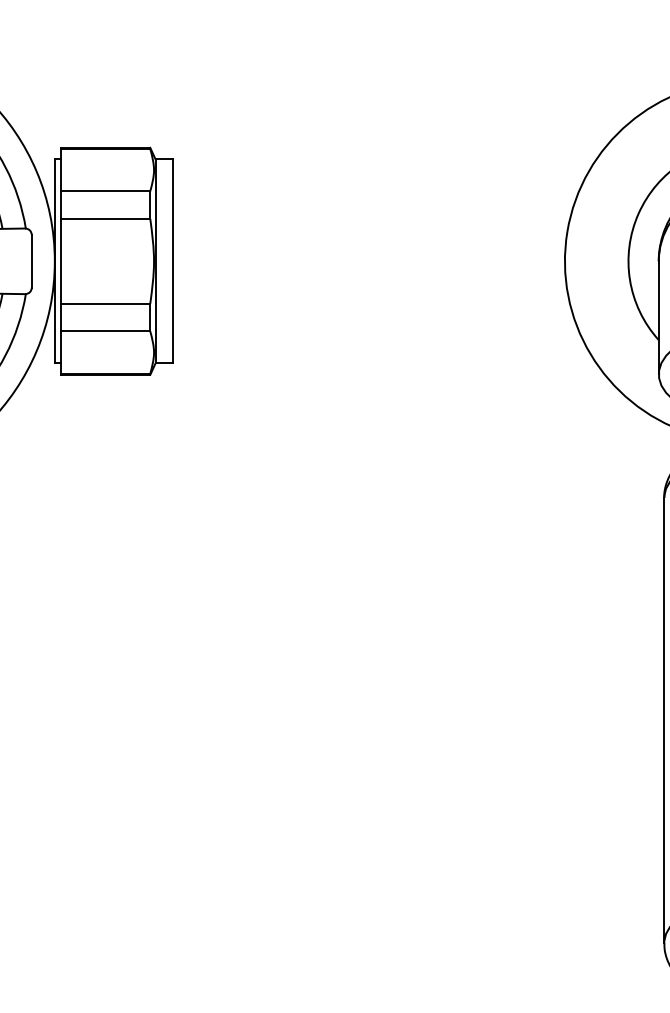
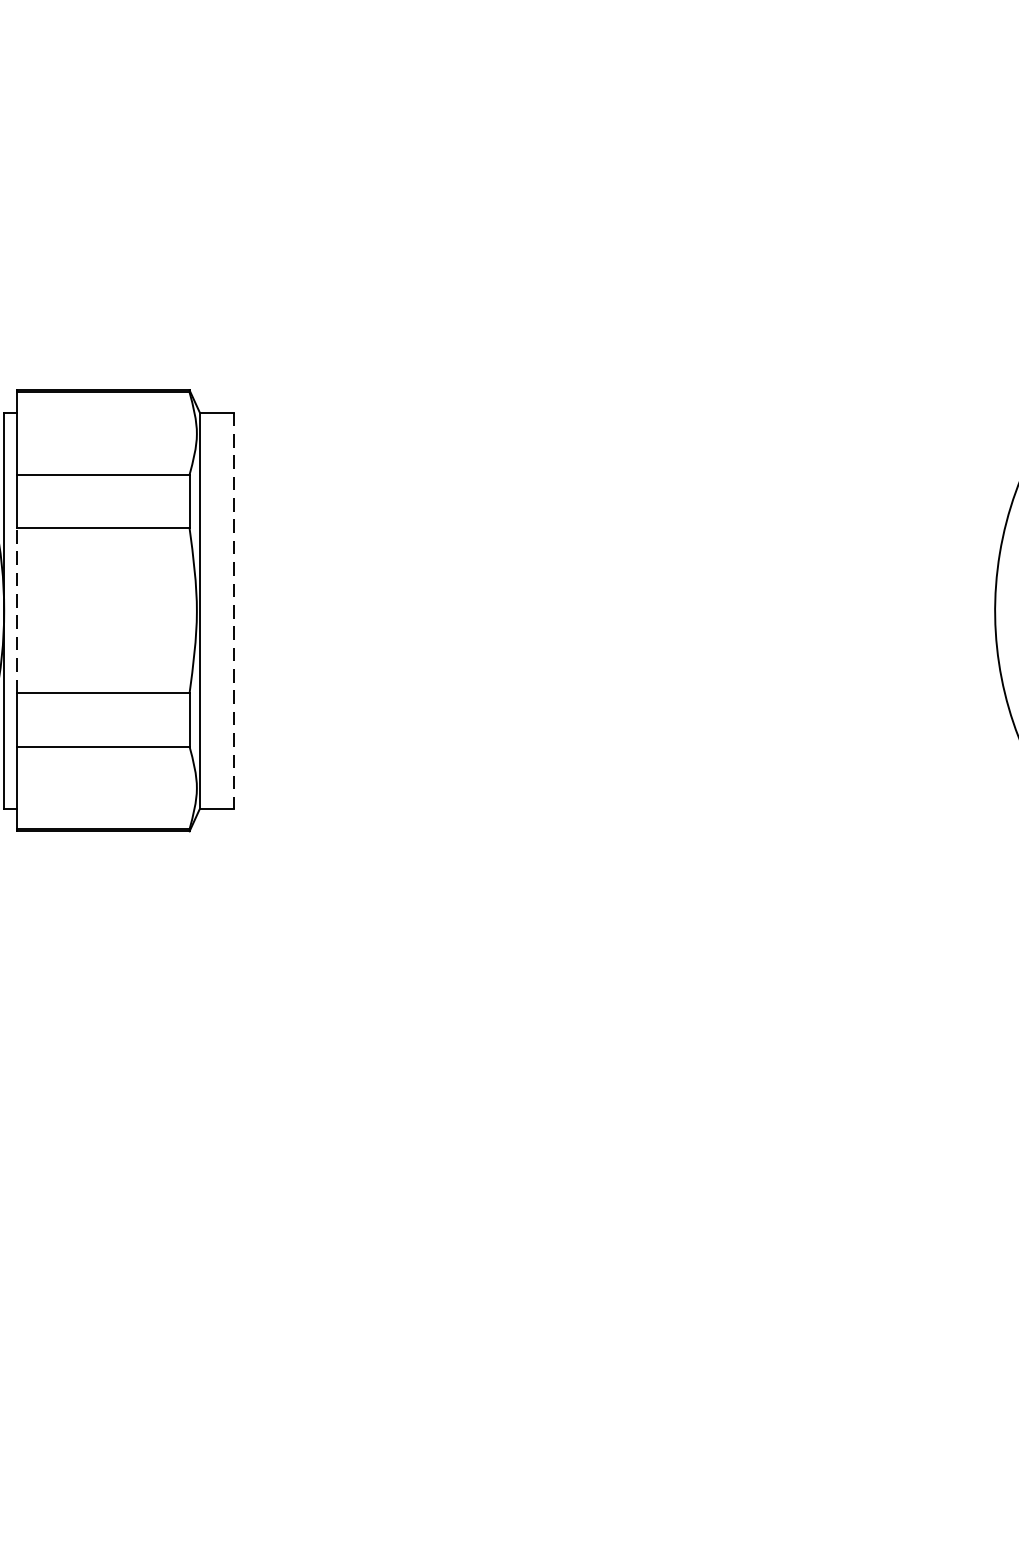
line: (61, 260) -> (17, 609), solid -> dashed
line: (173, 261) -> (234, 611), solid -> dashed

